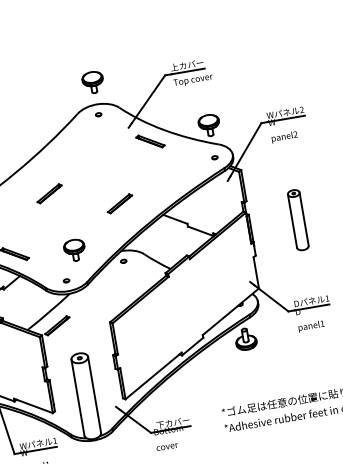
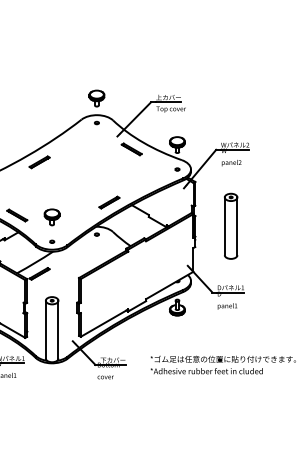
part: (49, 194) -> (39, 162), moved
part: (120, 203) -> (109, 202), moved
part: (298, 219) -> (231, 225), size x1.43
part: (74, 250) -> (51, 217), moved

